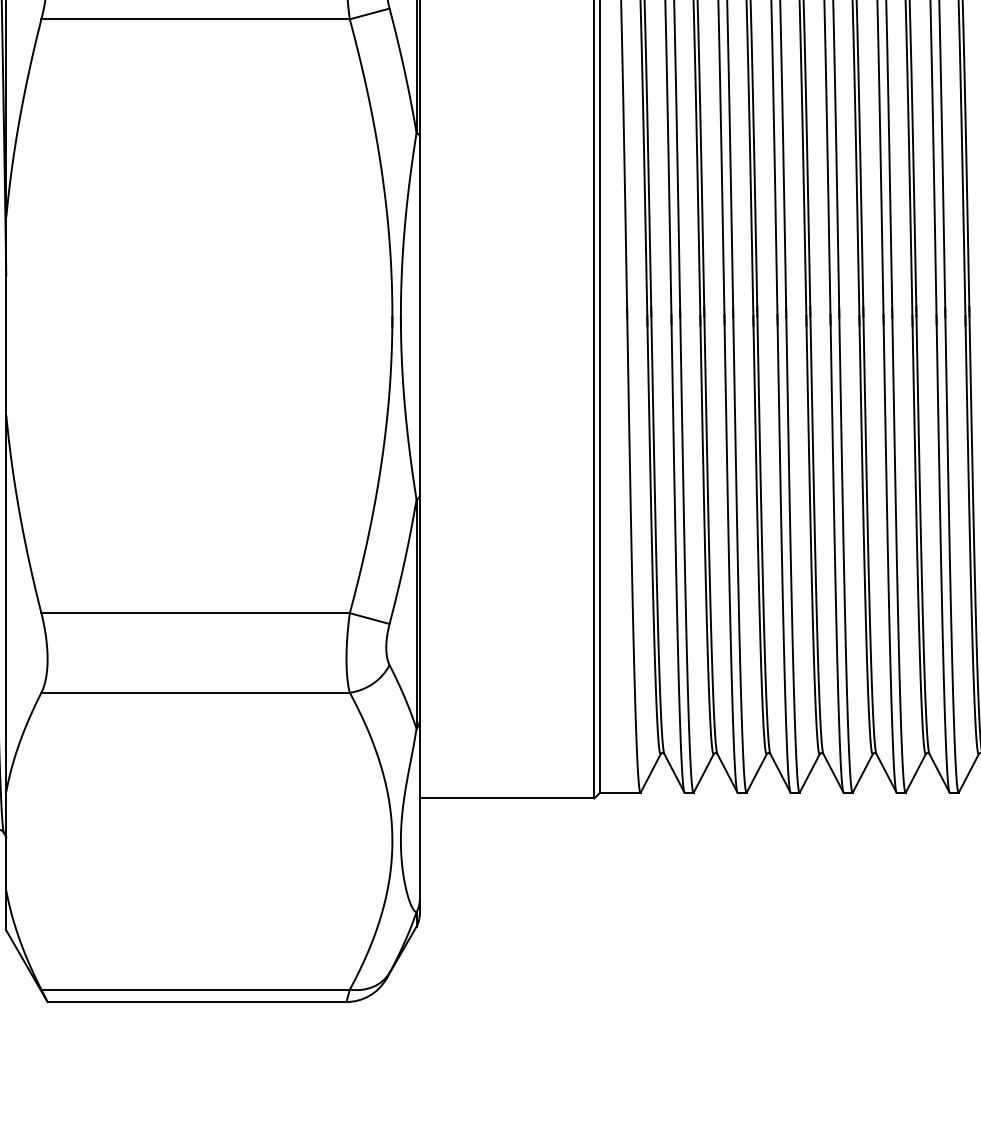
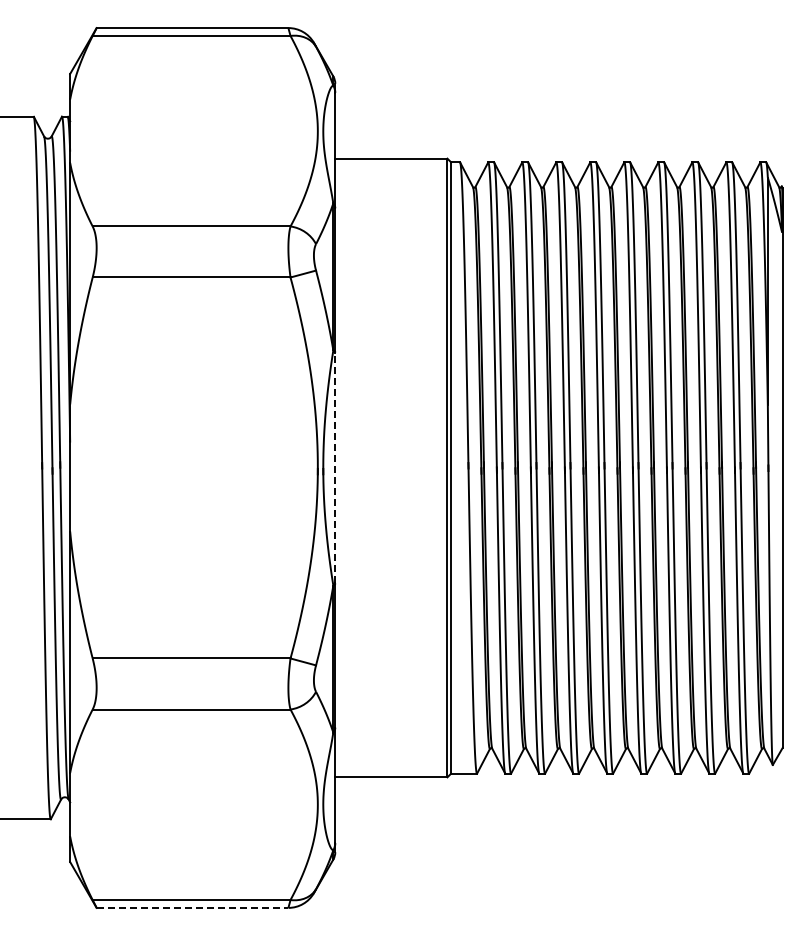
line: (419, 315) -> (335, 467), solid -> dashed
line: (197, 1001) -> (192, 907), solid -> dashed

